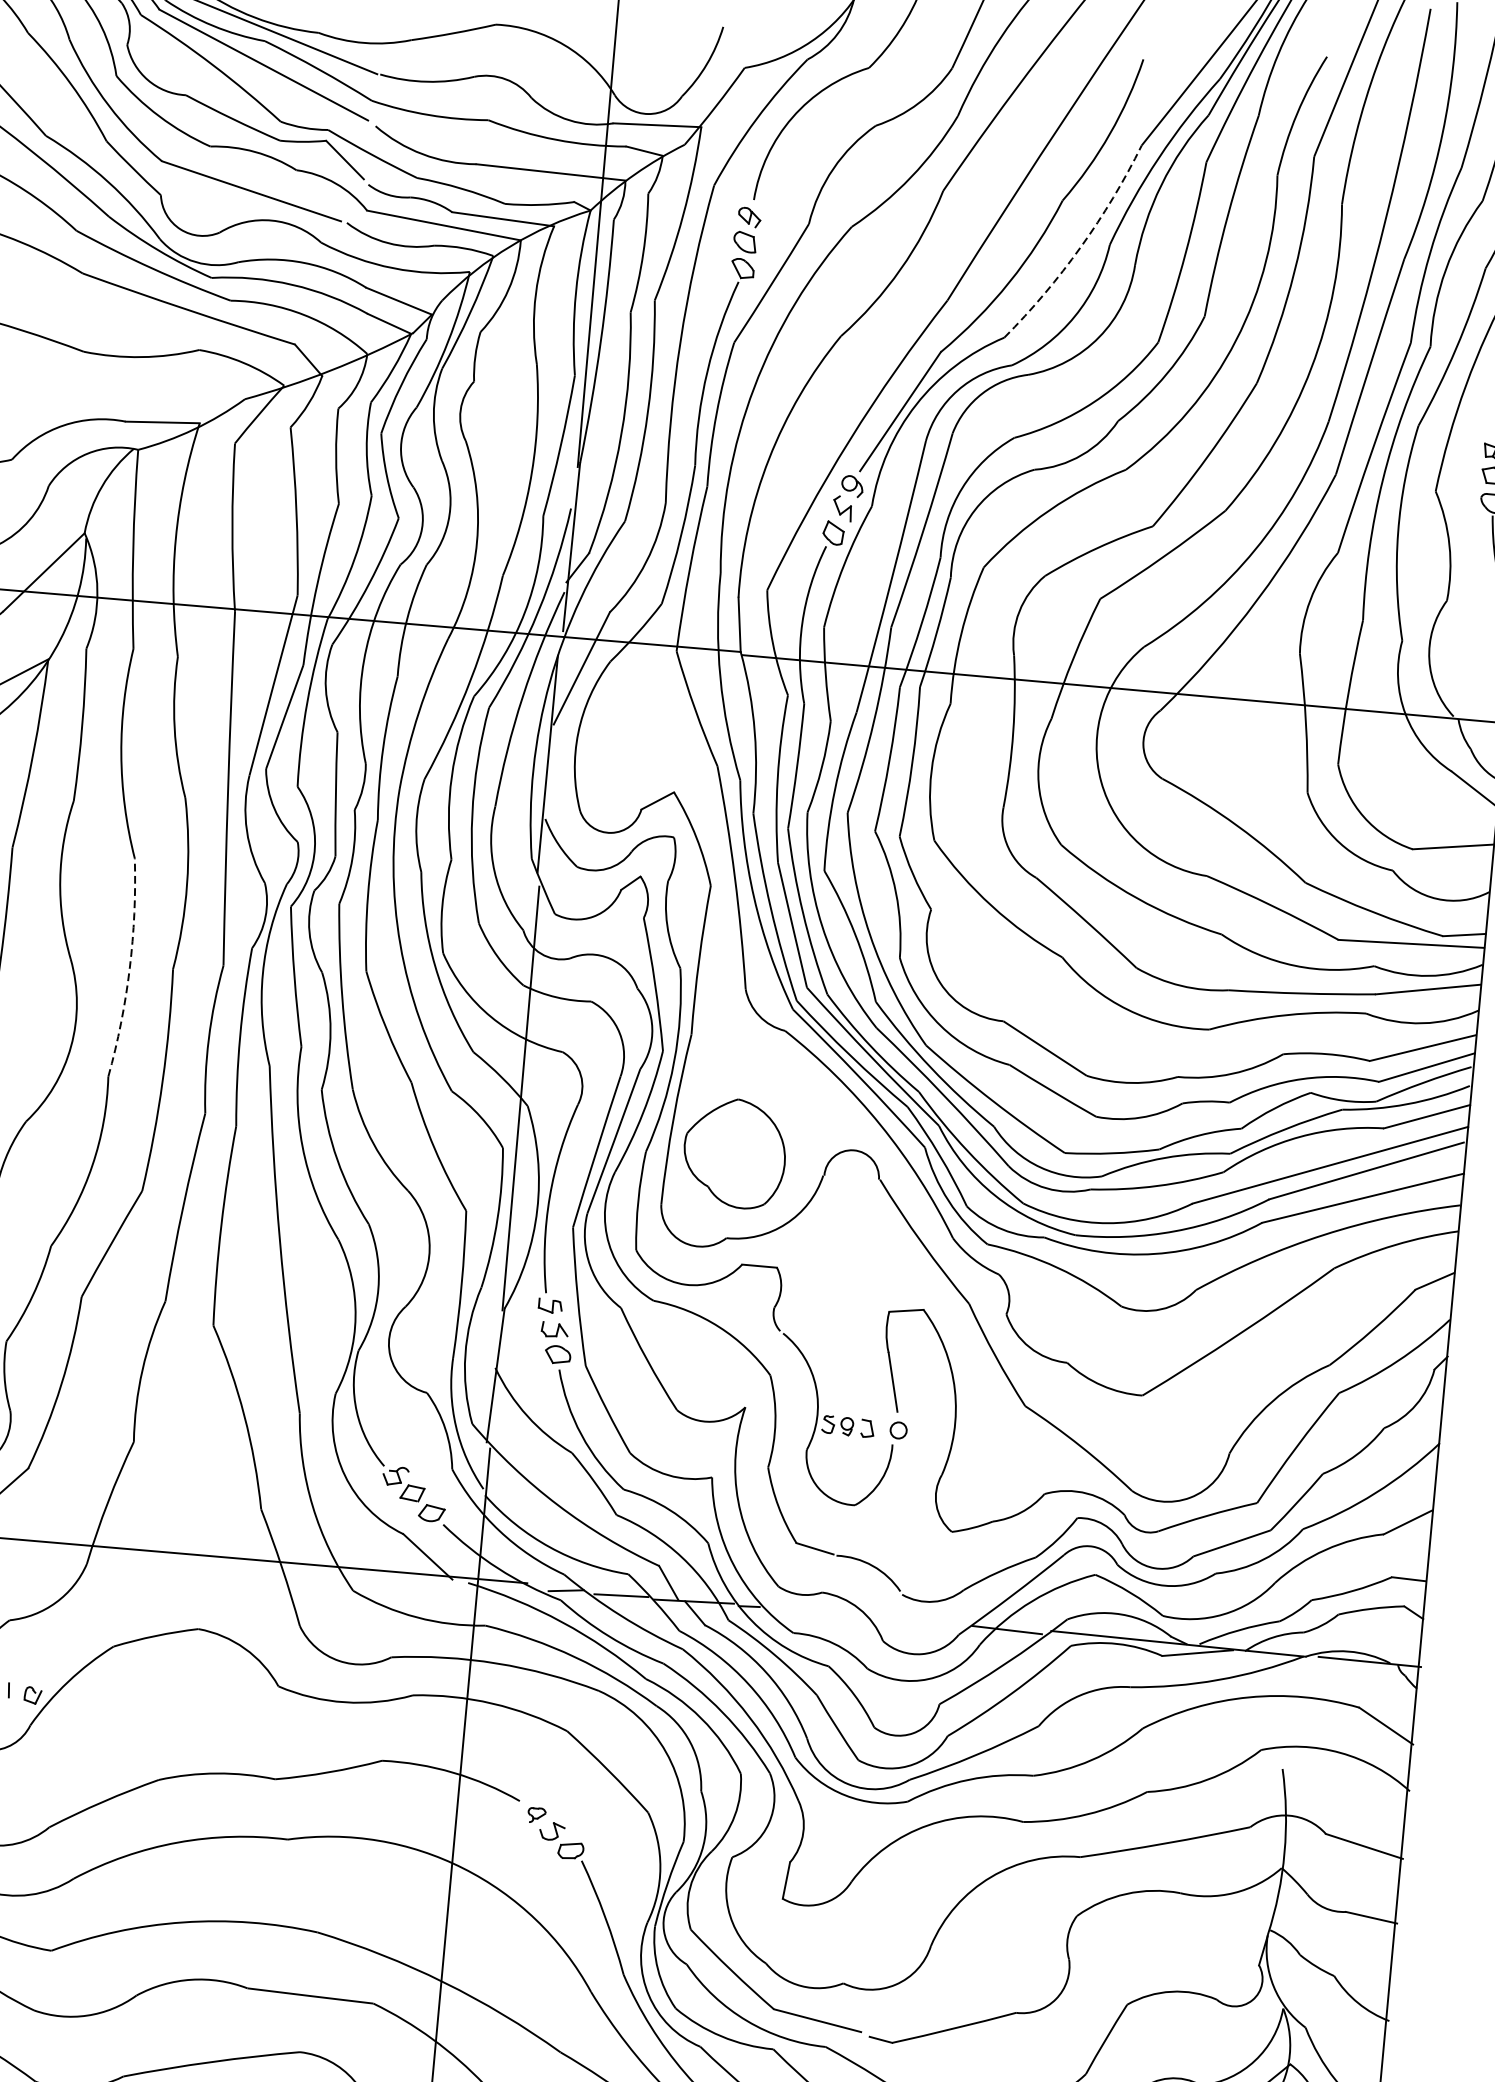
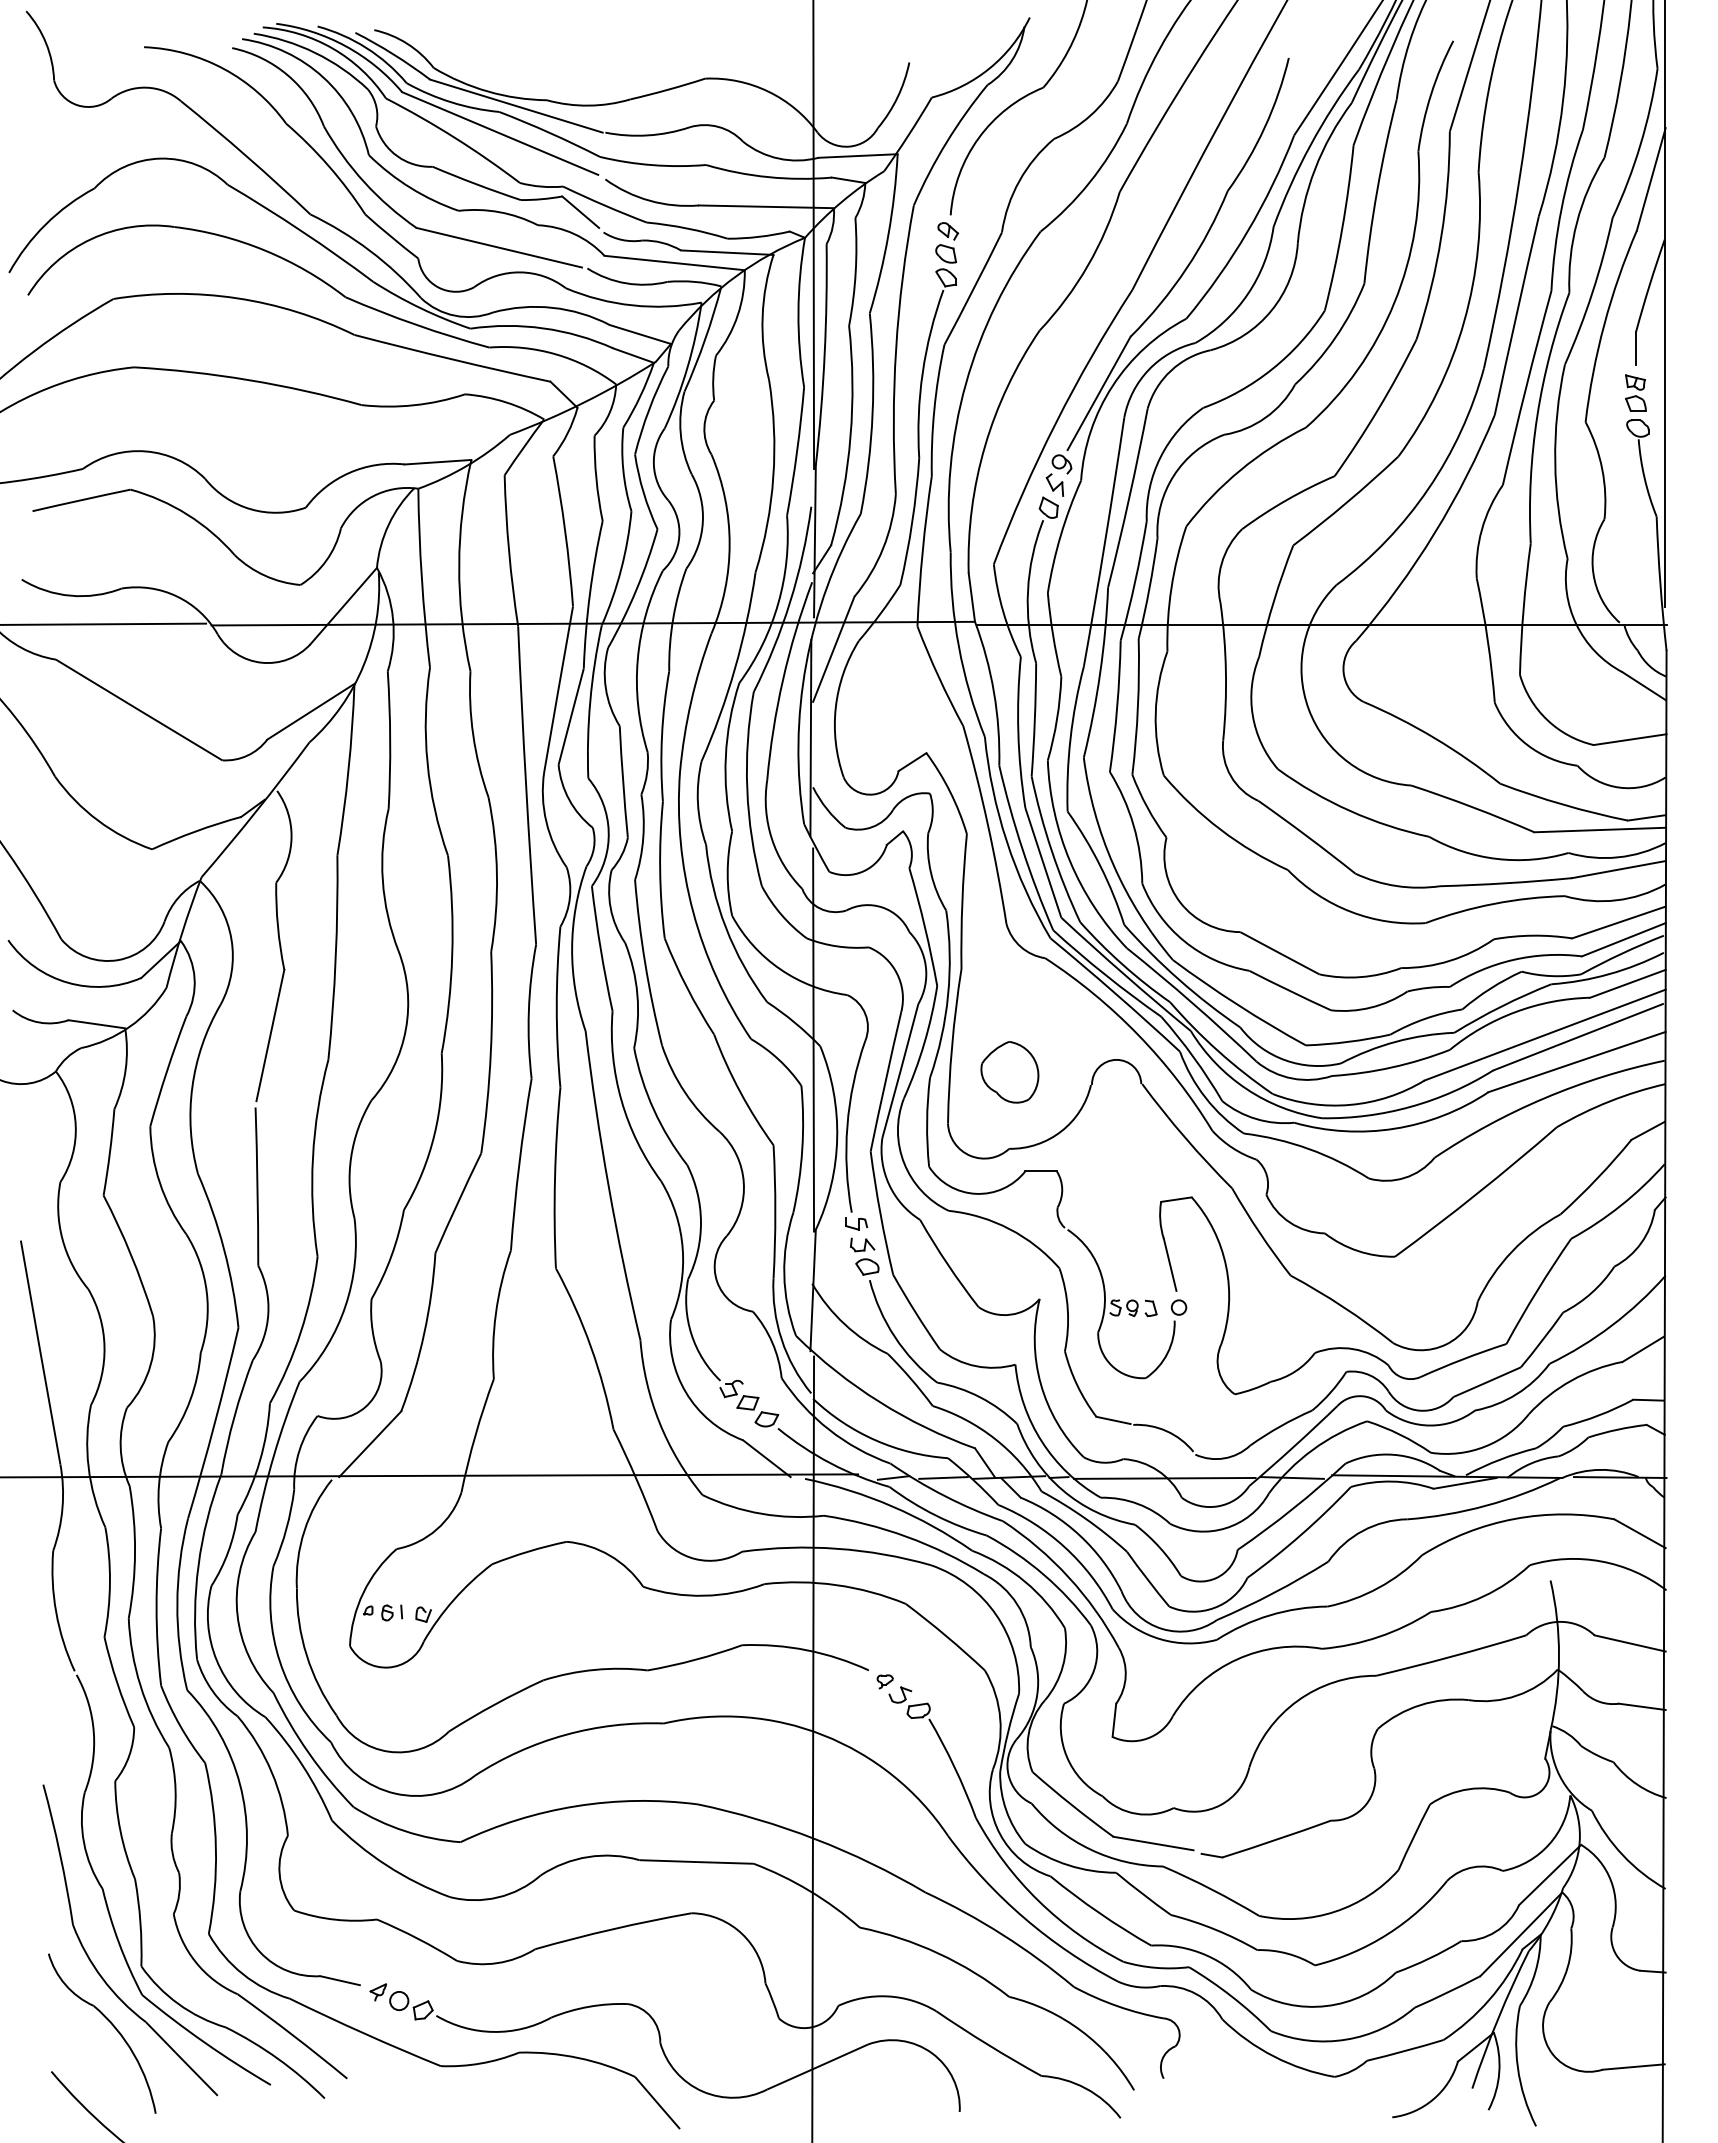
arc: (1080, 247) -> (1247, 231), dashed -> solid
arc: (130, 968) -> (452, 954), dashed -> solid
part: (734, 1153) -> (1009, 1072), size x0.62
line: (865, 1616) -> (1164, 1477), added

